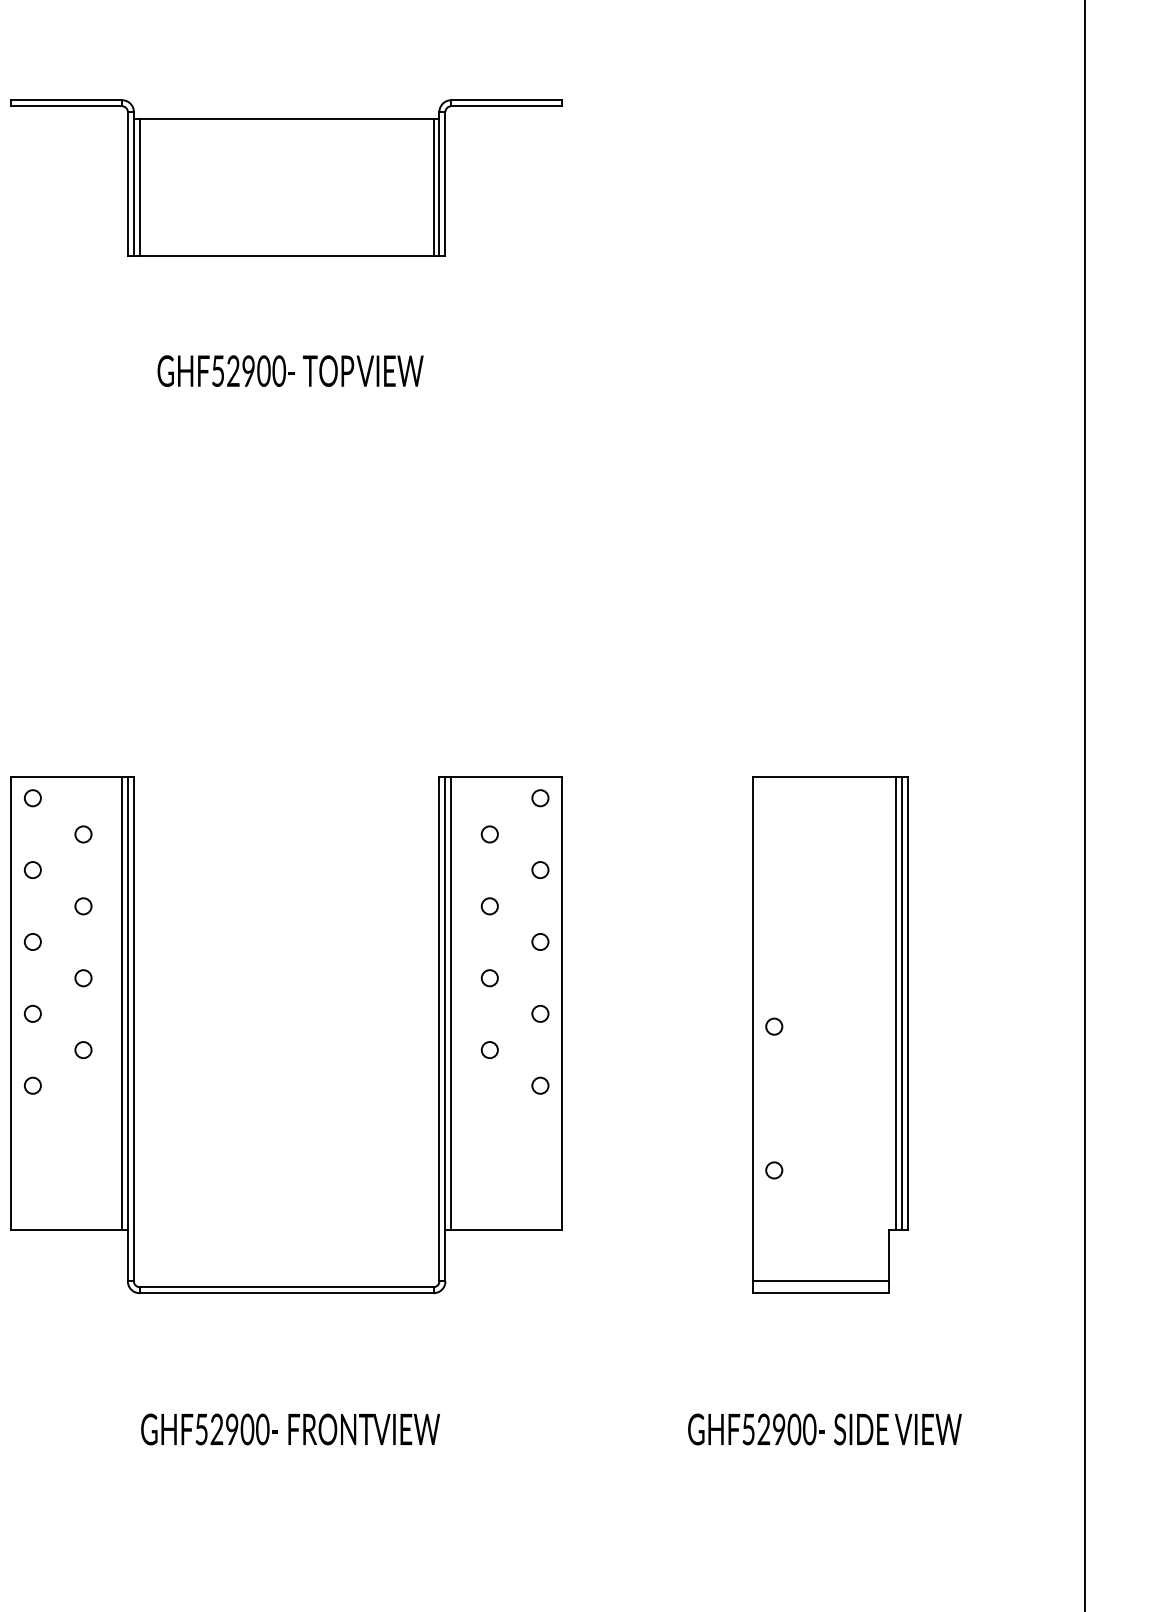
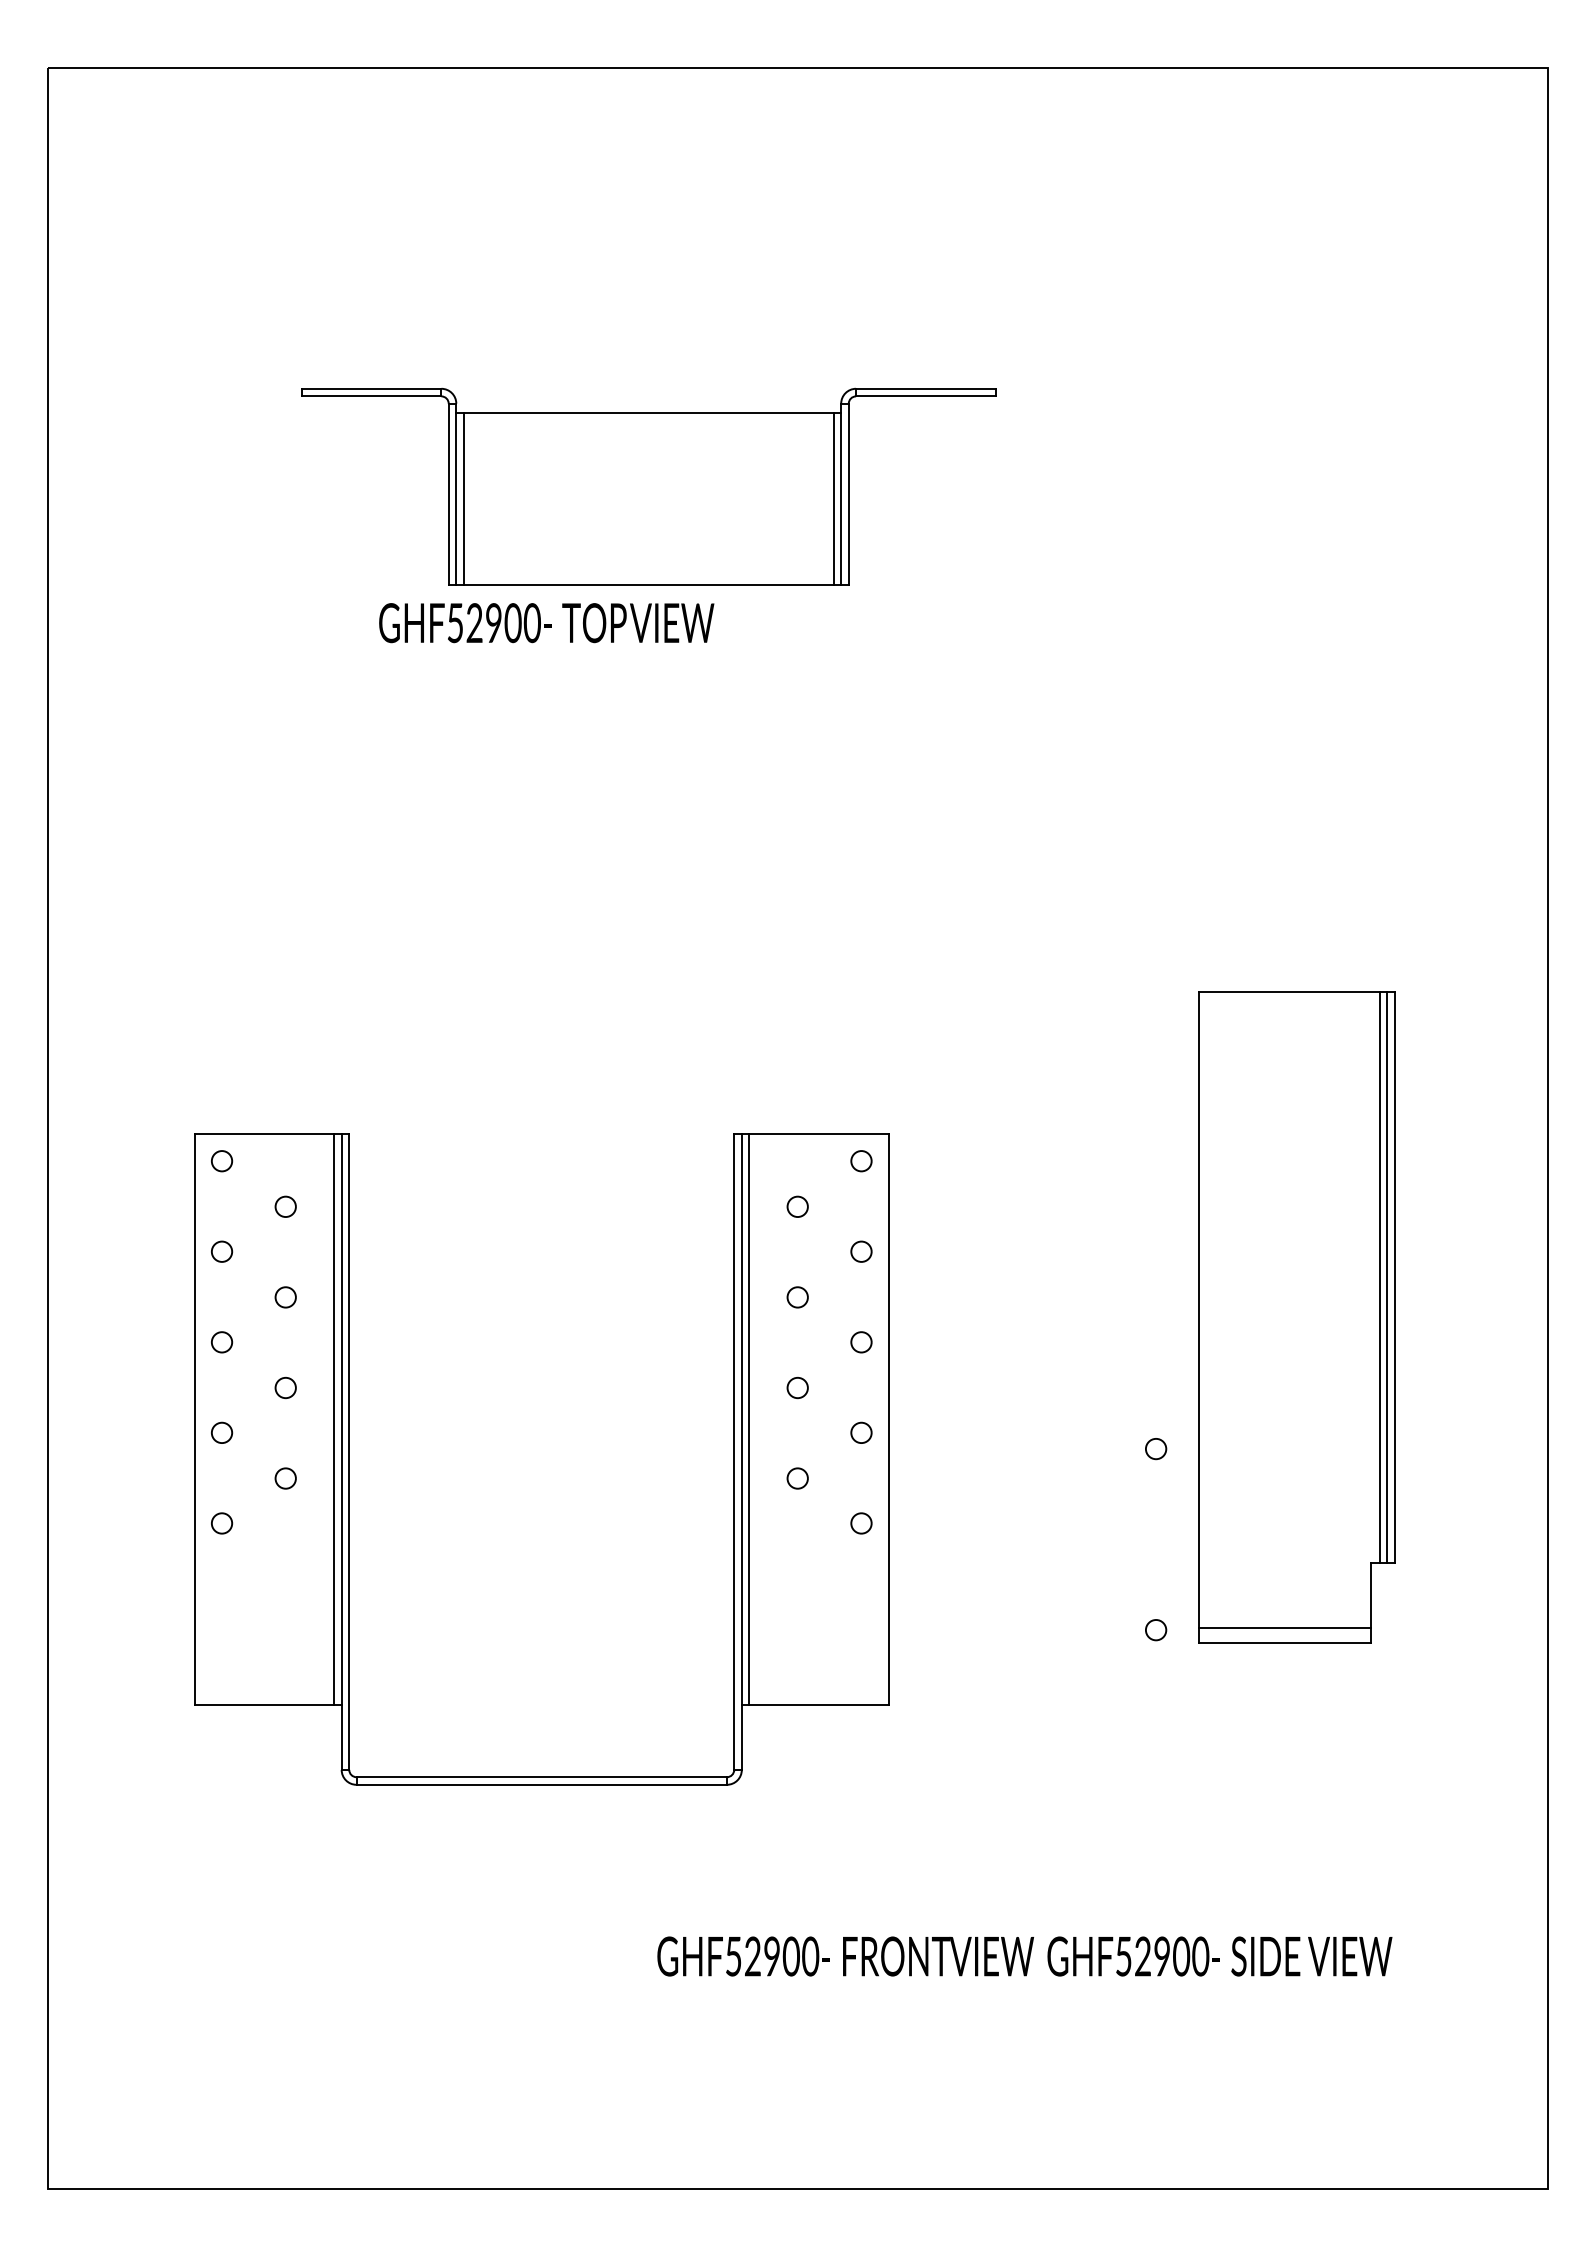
part: (286, 177) -> (648, 486), moved
part: (830, 1034) -> (1296, 1317), moved
text: (290, 1429) -> (845, 1956), moved

